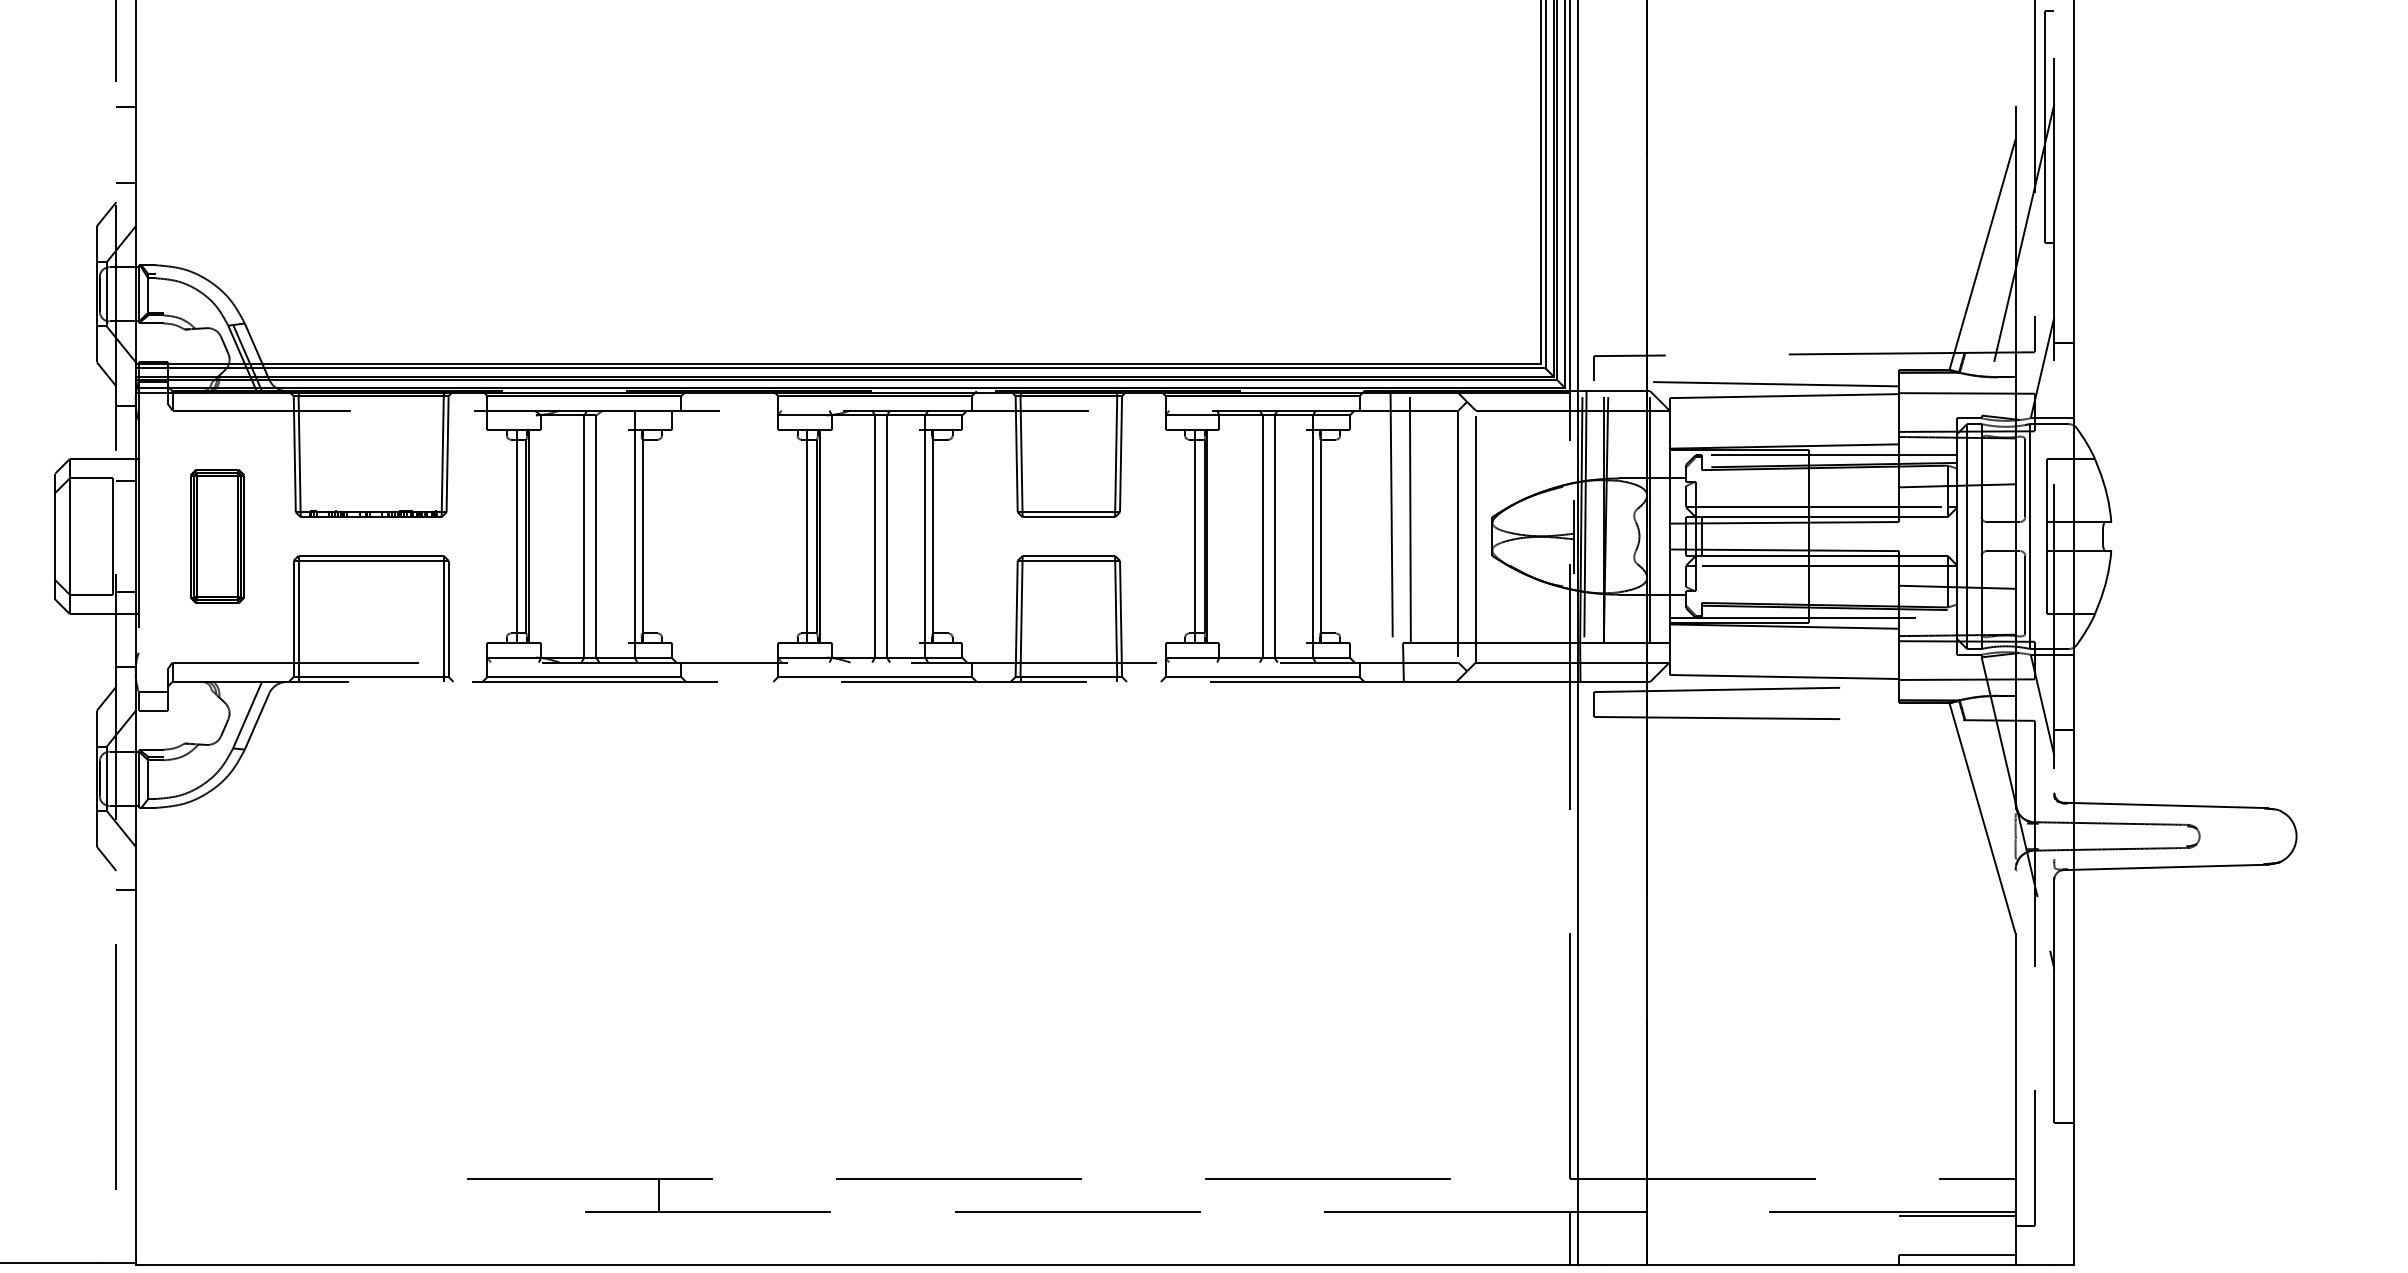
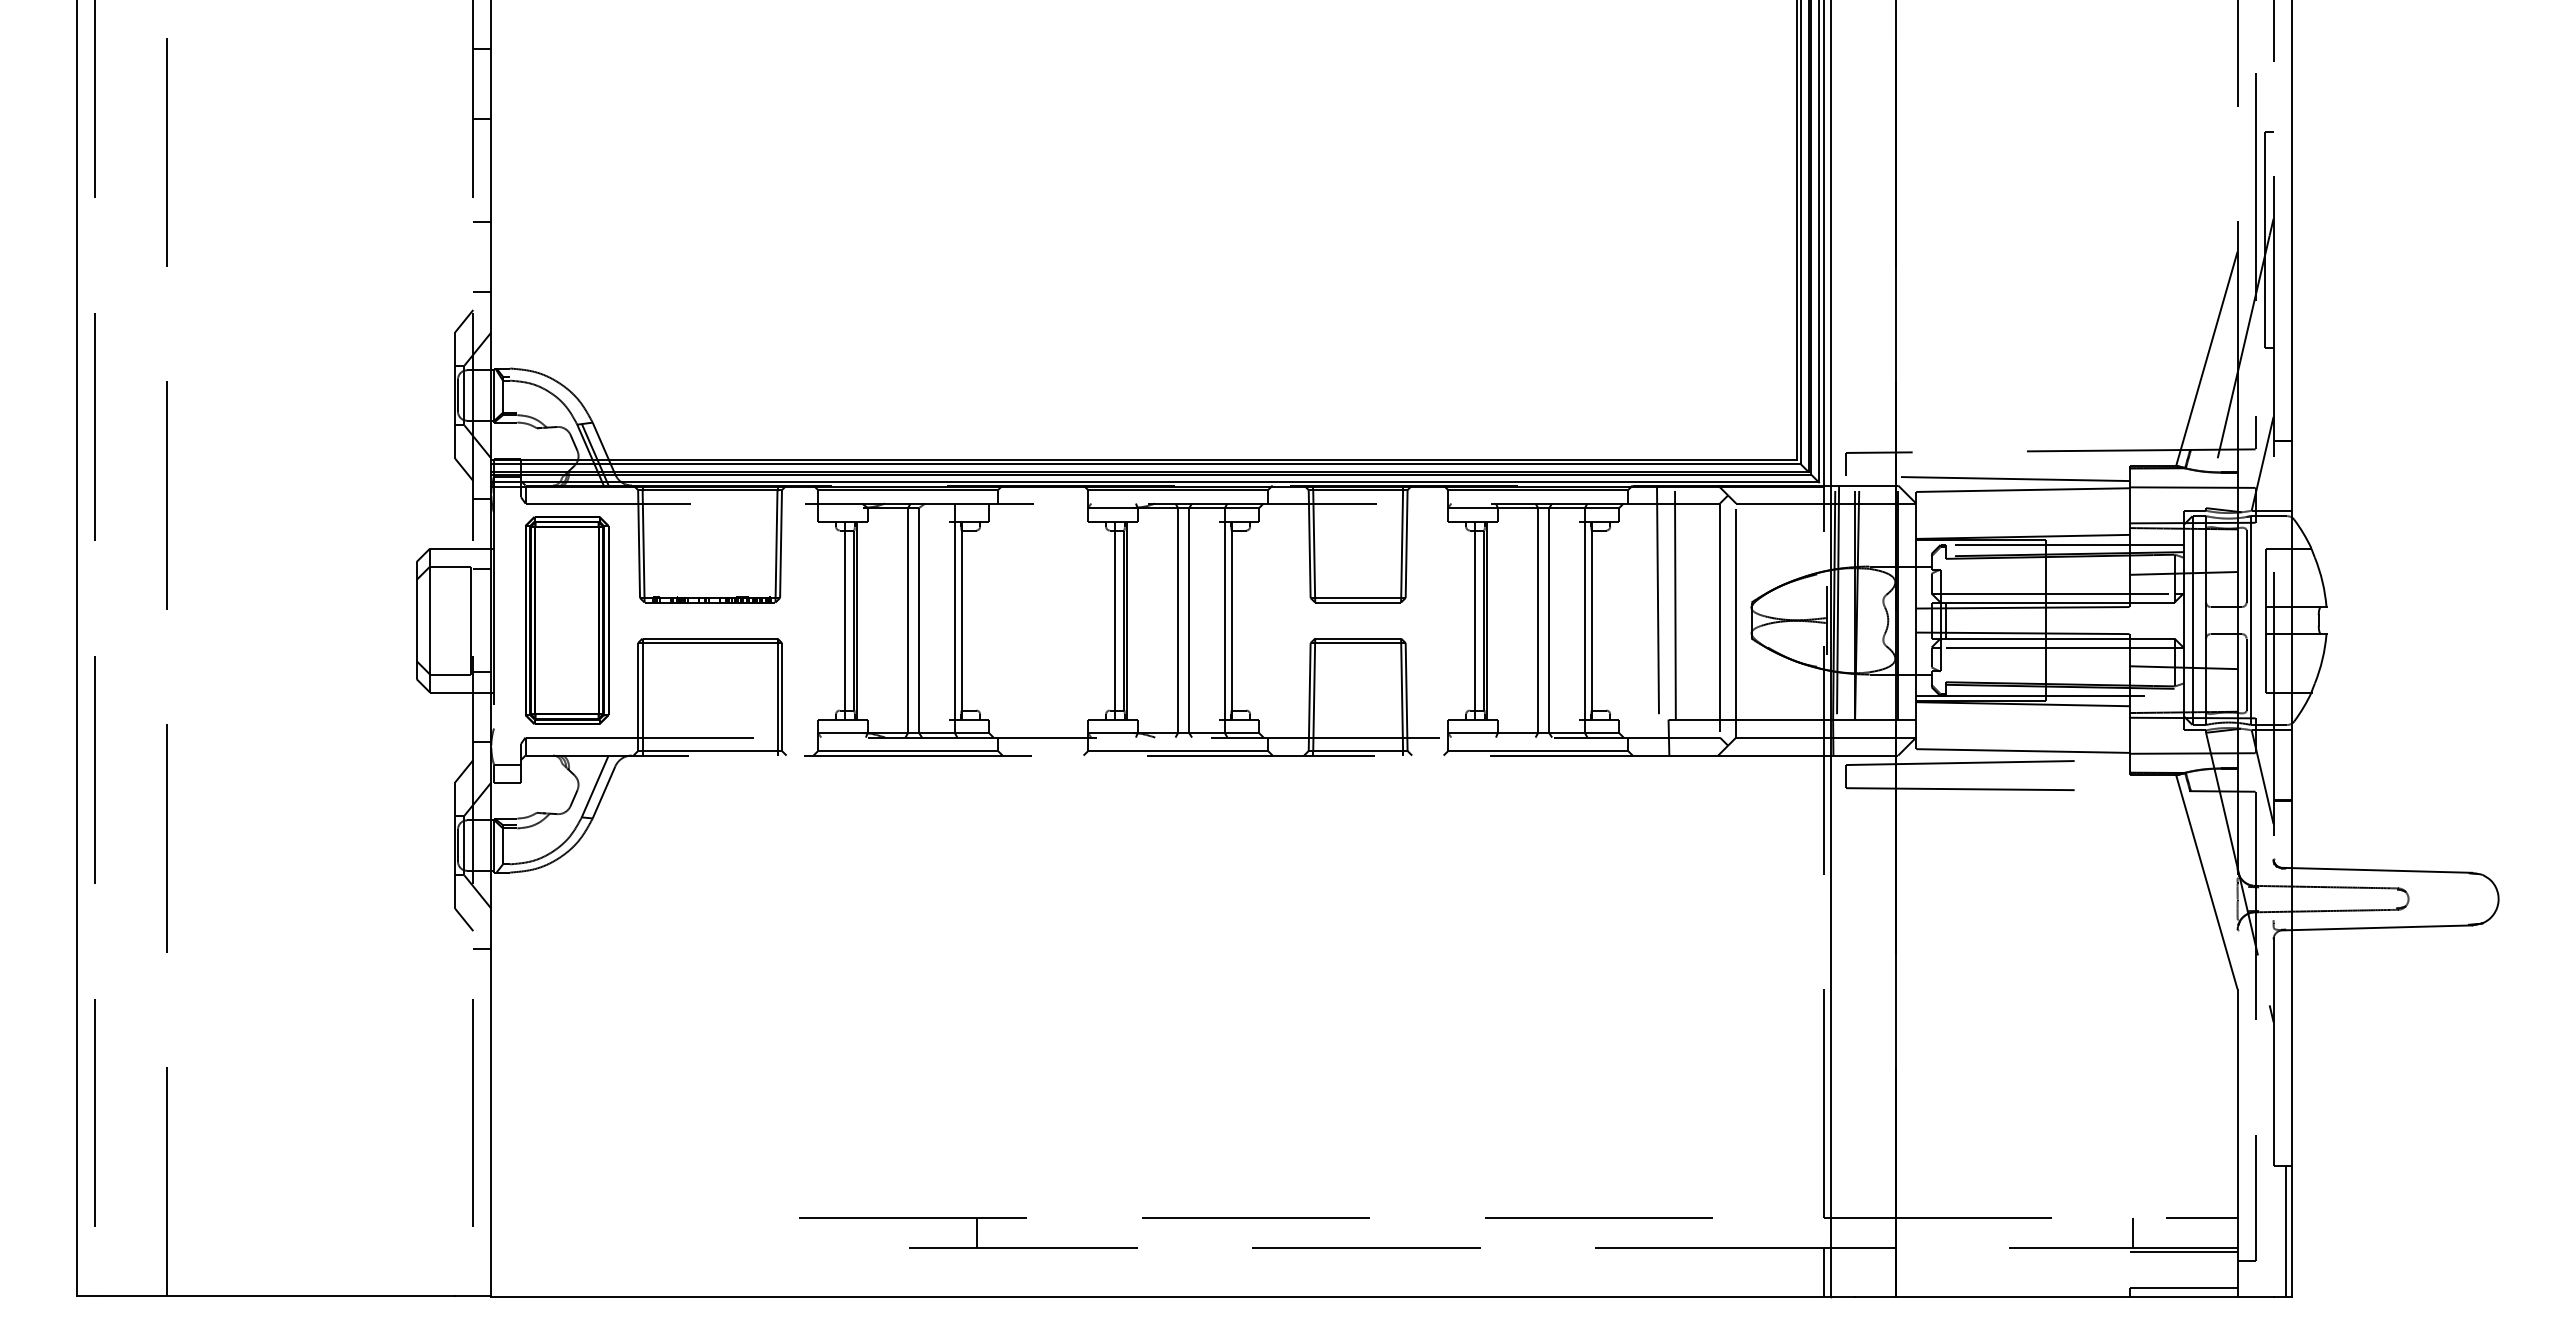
part: (217, 536) -> (567, 620), size x1.67
line: (2068, 1194) -> (2286, 1231), added
line: (1903, 1195) -> (2133, 1232), added

